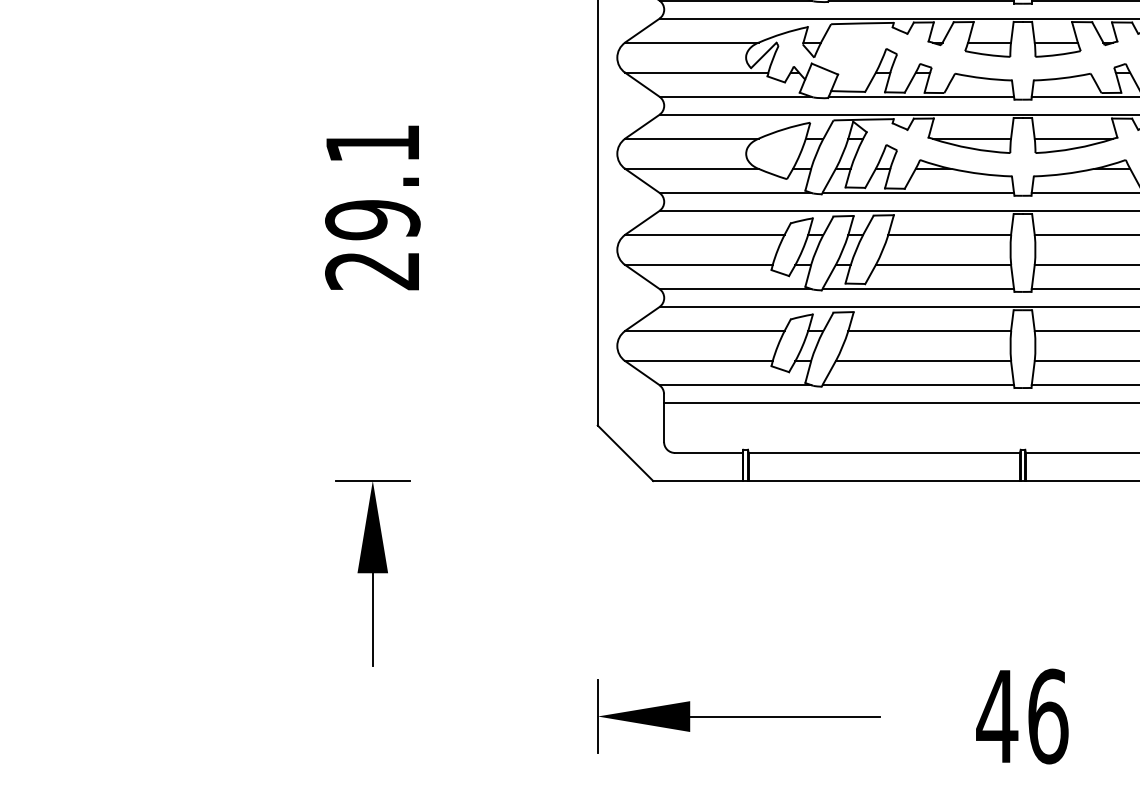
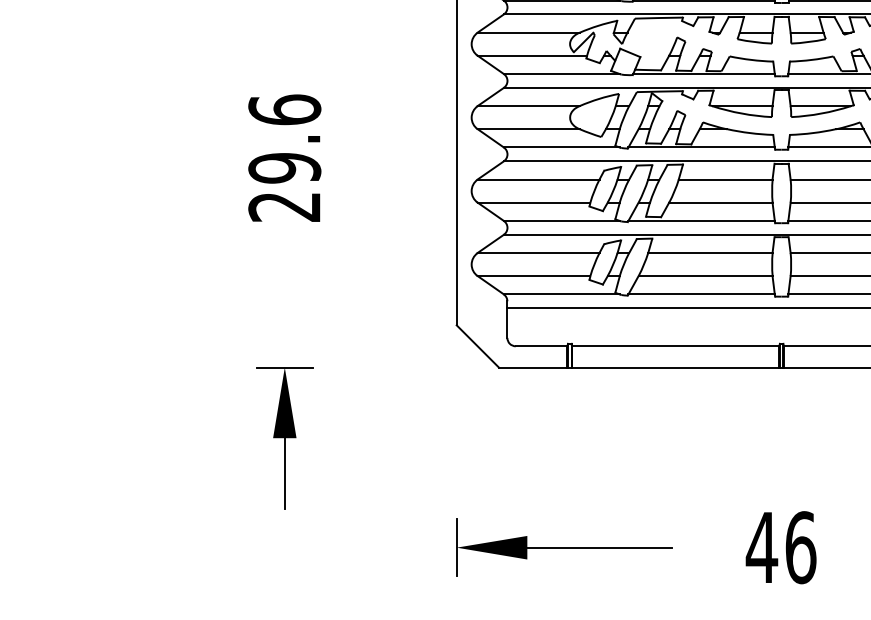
text: (372, 143) -> (284, 109), 29.1 -> 29.6

